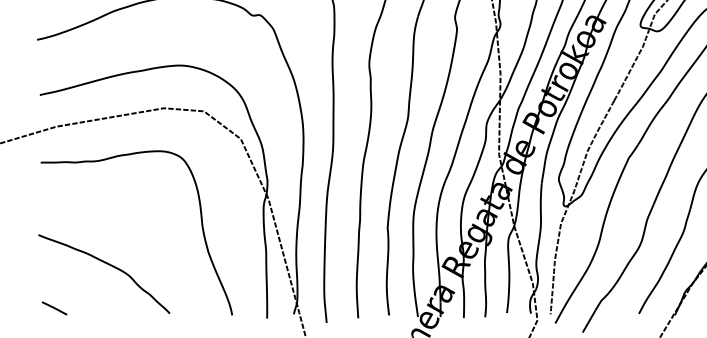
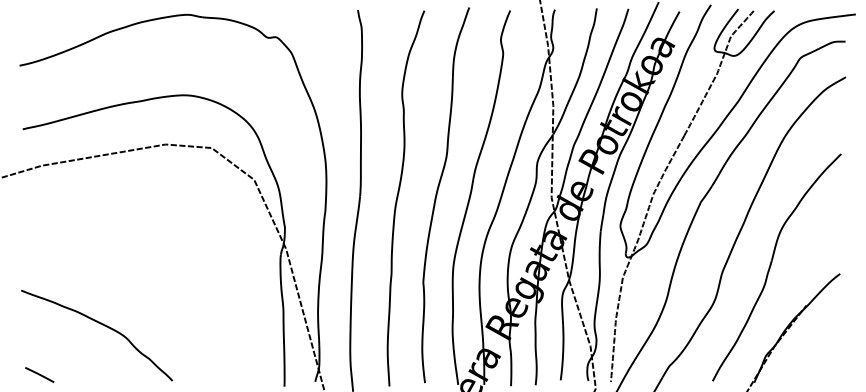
curve: (201, 223) -> (208, 277), removed

